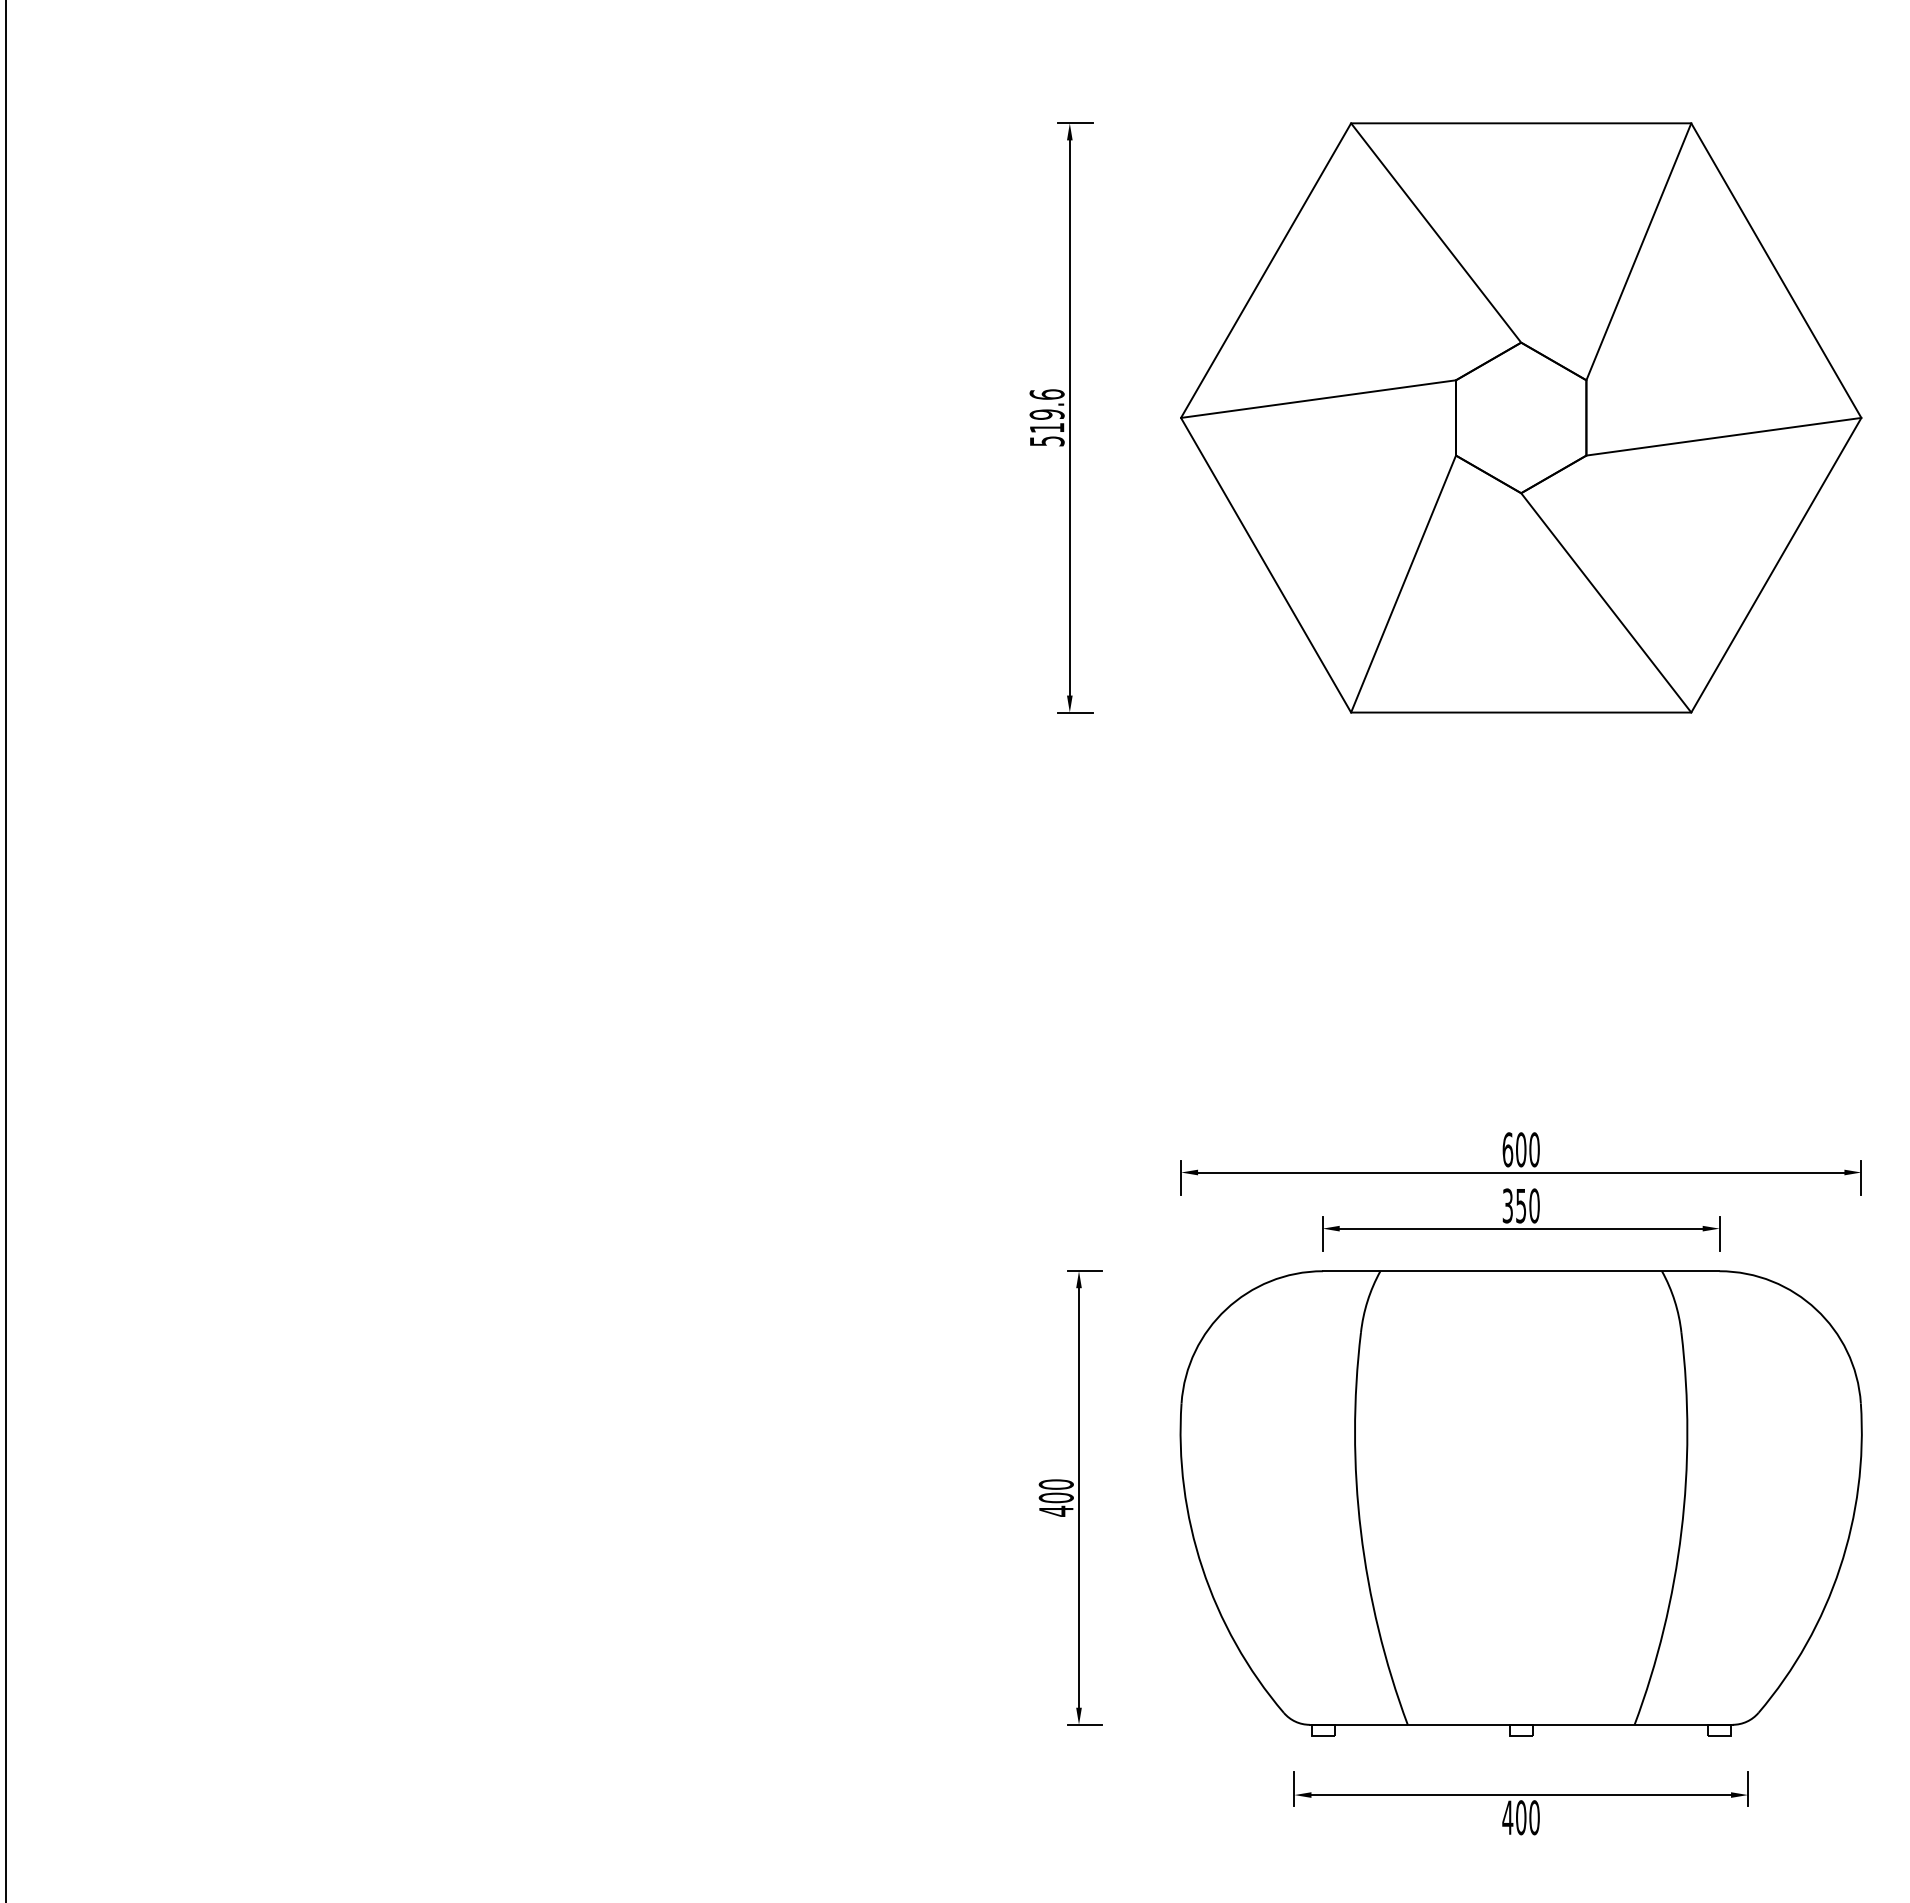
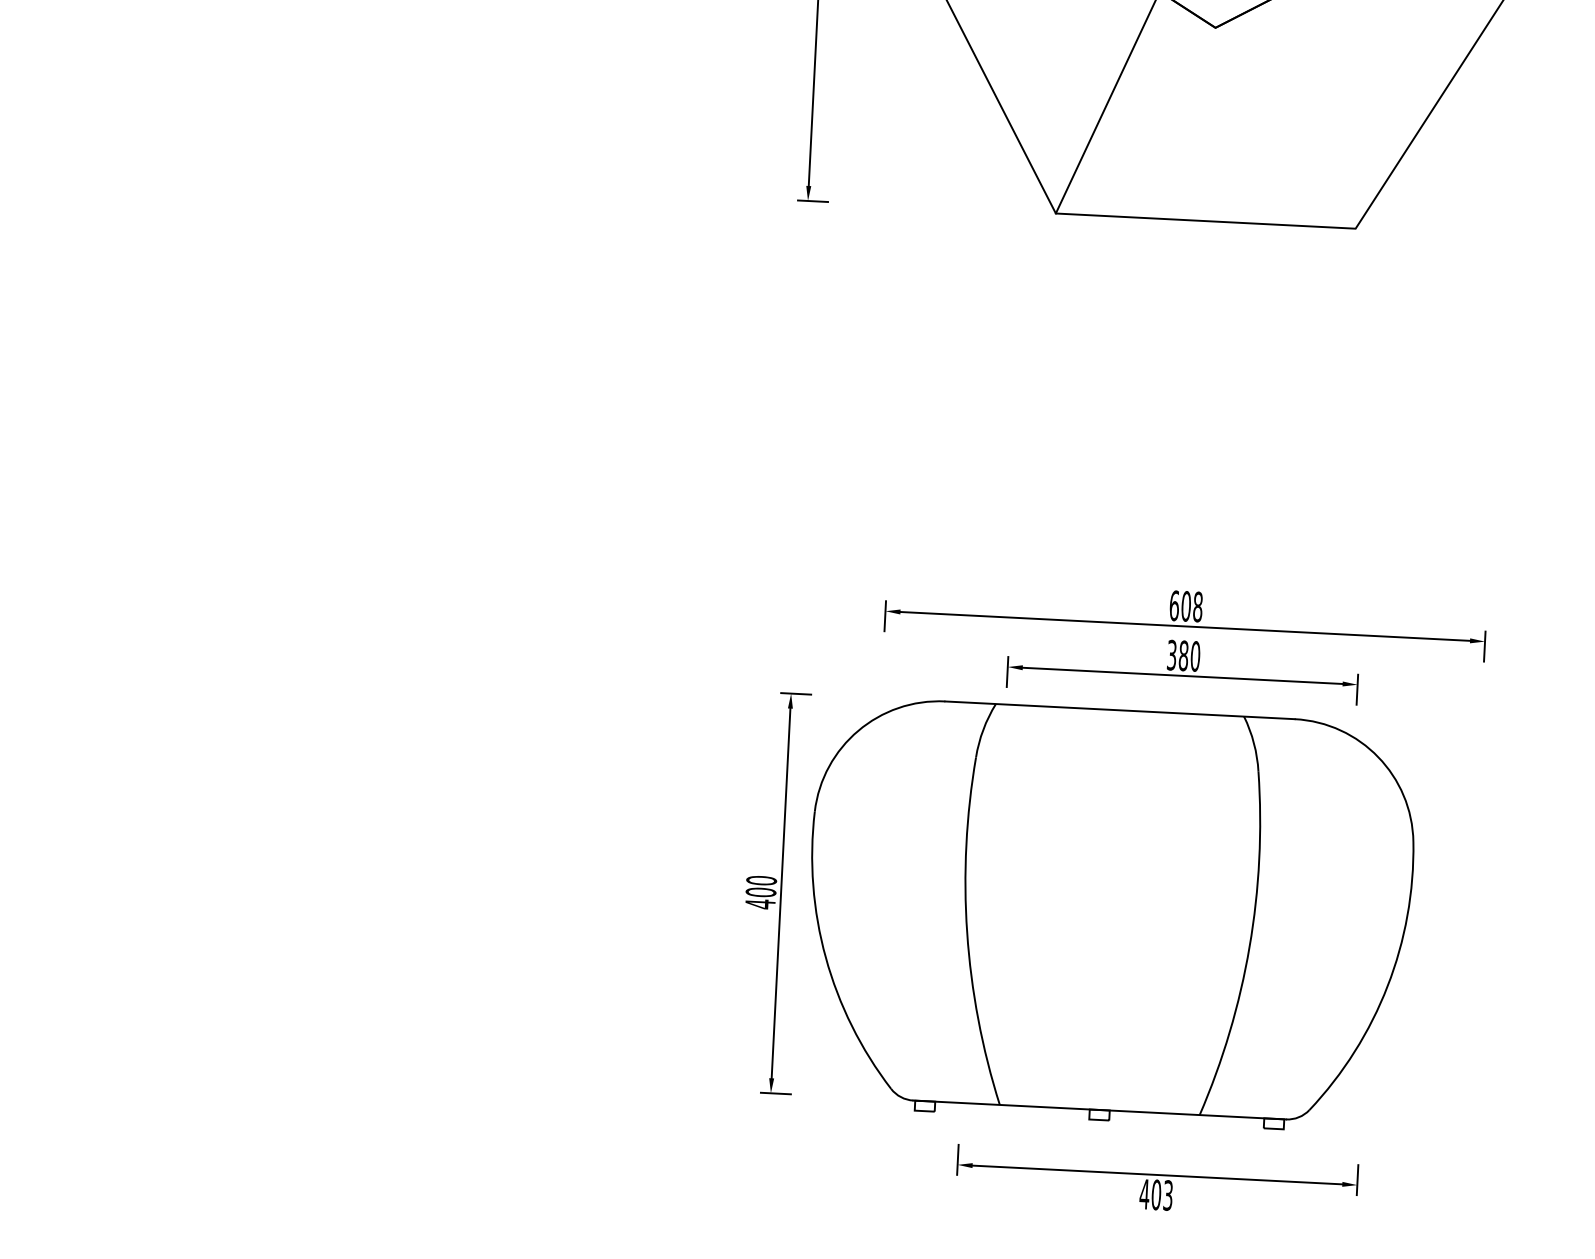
line: (1606, 602) -> (1285, 127), removed
text: (1534, 1150) -> (1197, 607), 600 -> 608
text: (1521, 1205) -> (1184, 655), 350 -> 380
part: (1520, 1503) -> (1109, 914), moved
text: (1534, 1817) -> (1168, 1195), 400 -> 403

